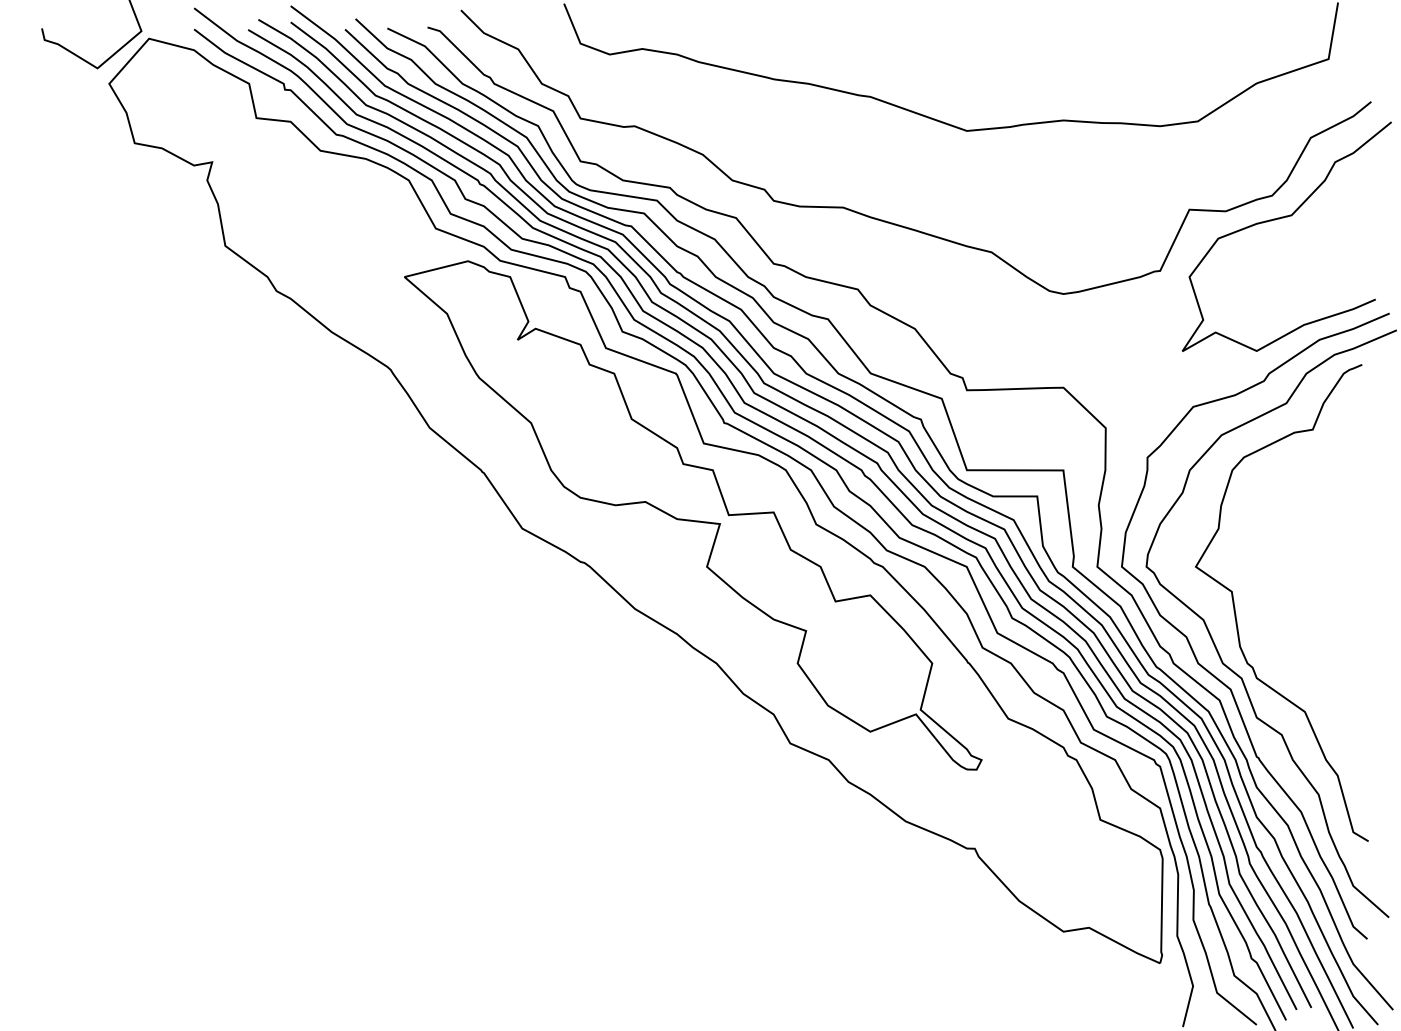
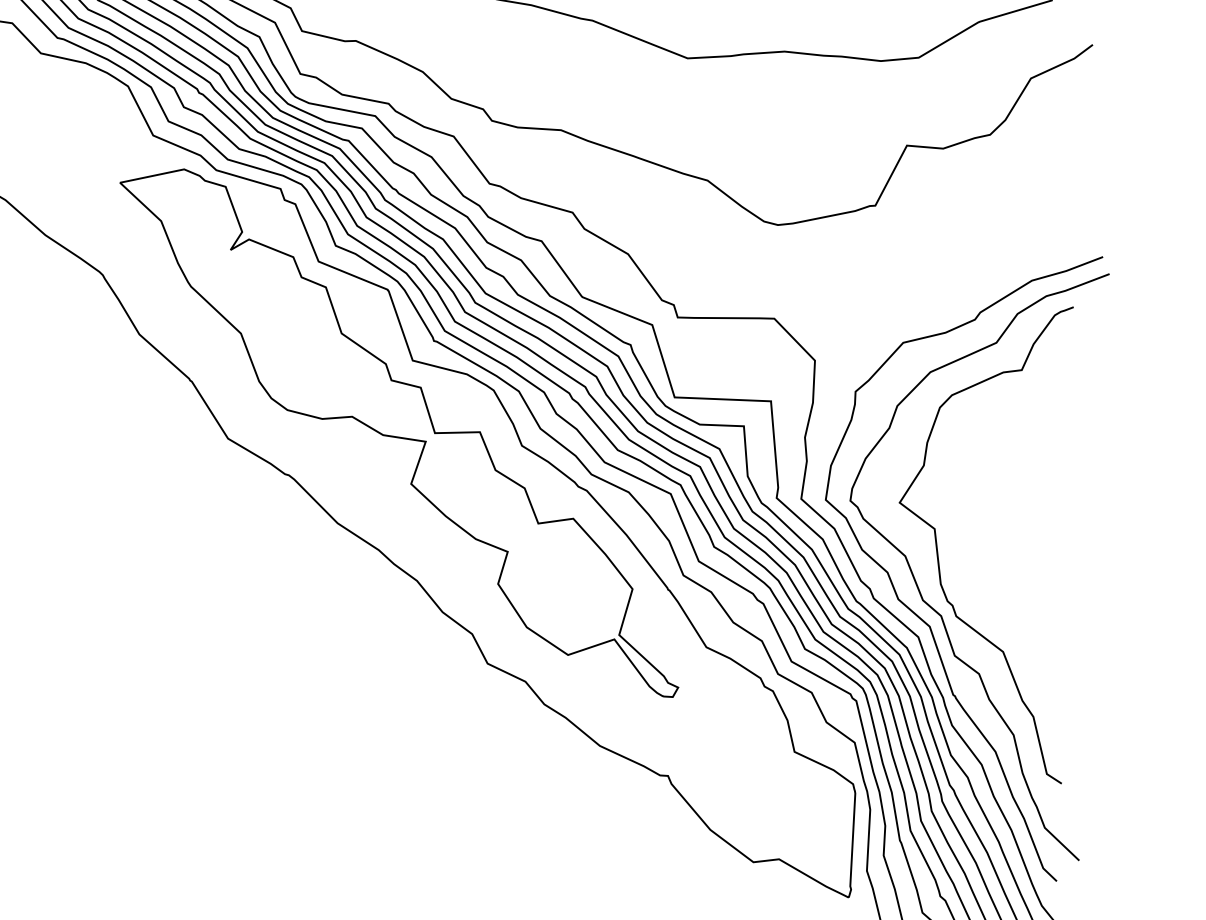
curve: (1283, 218) -> (1000, 158), removed

